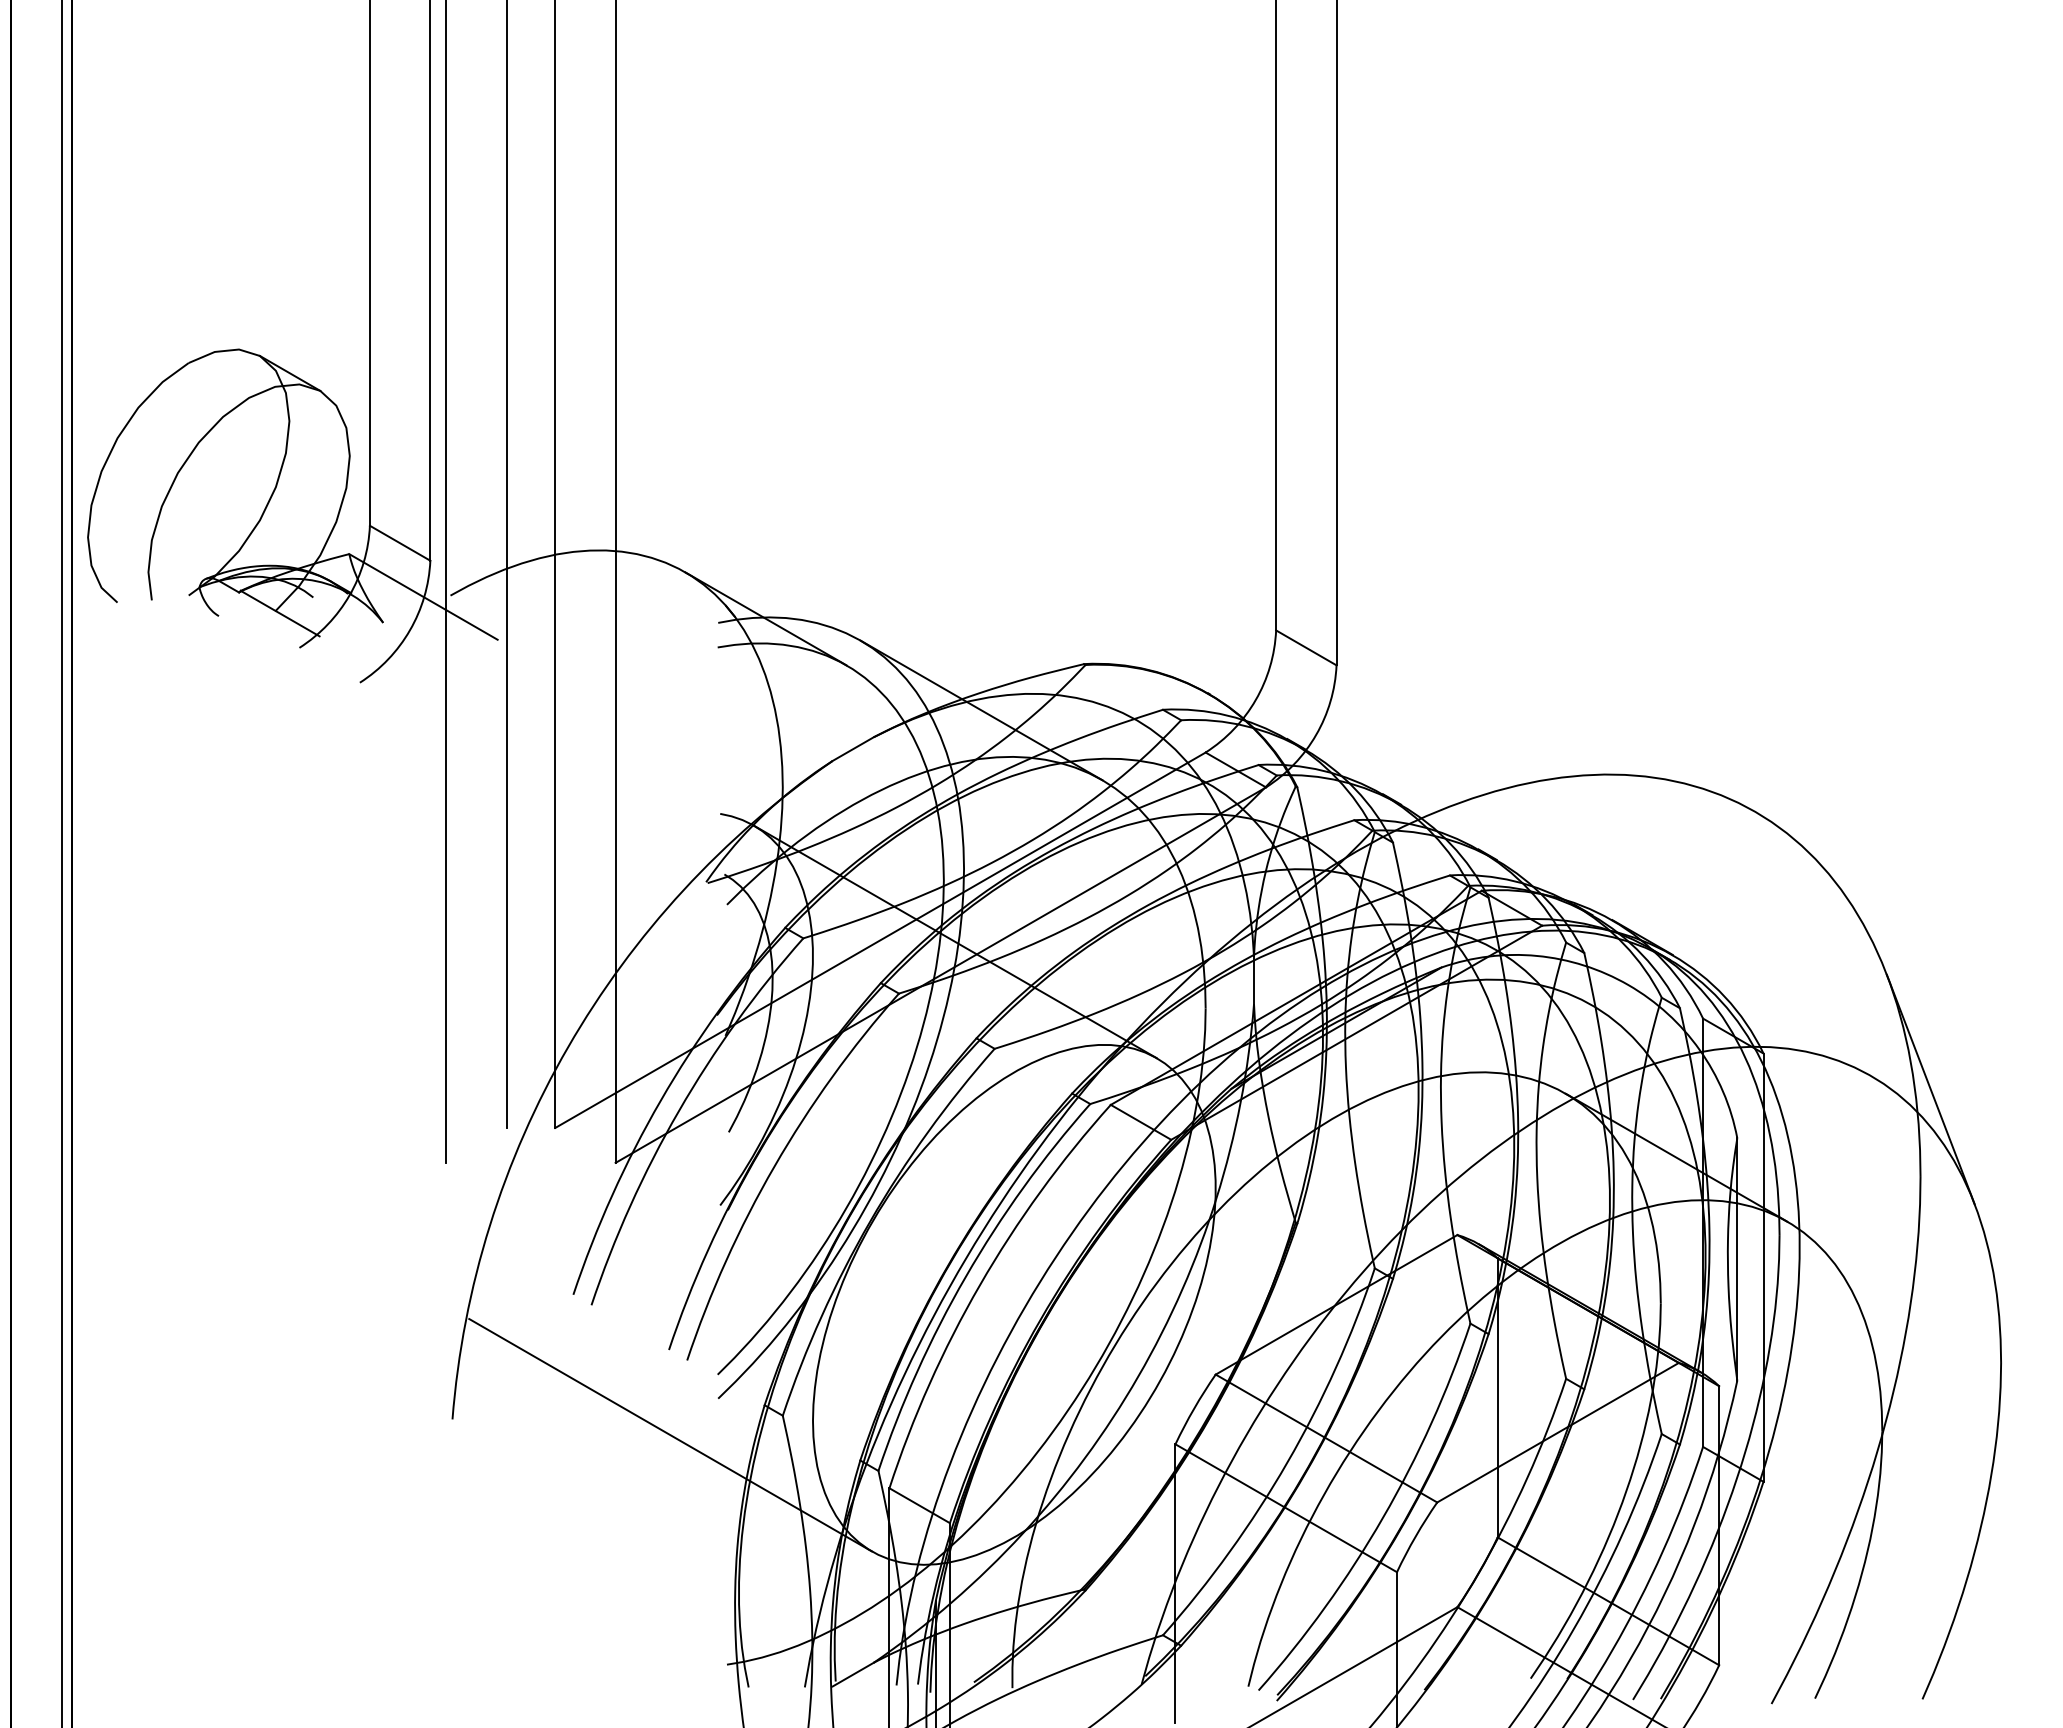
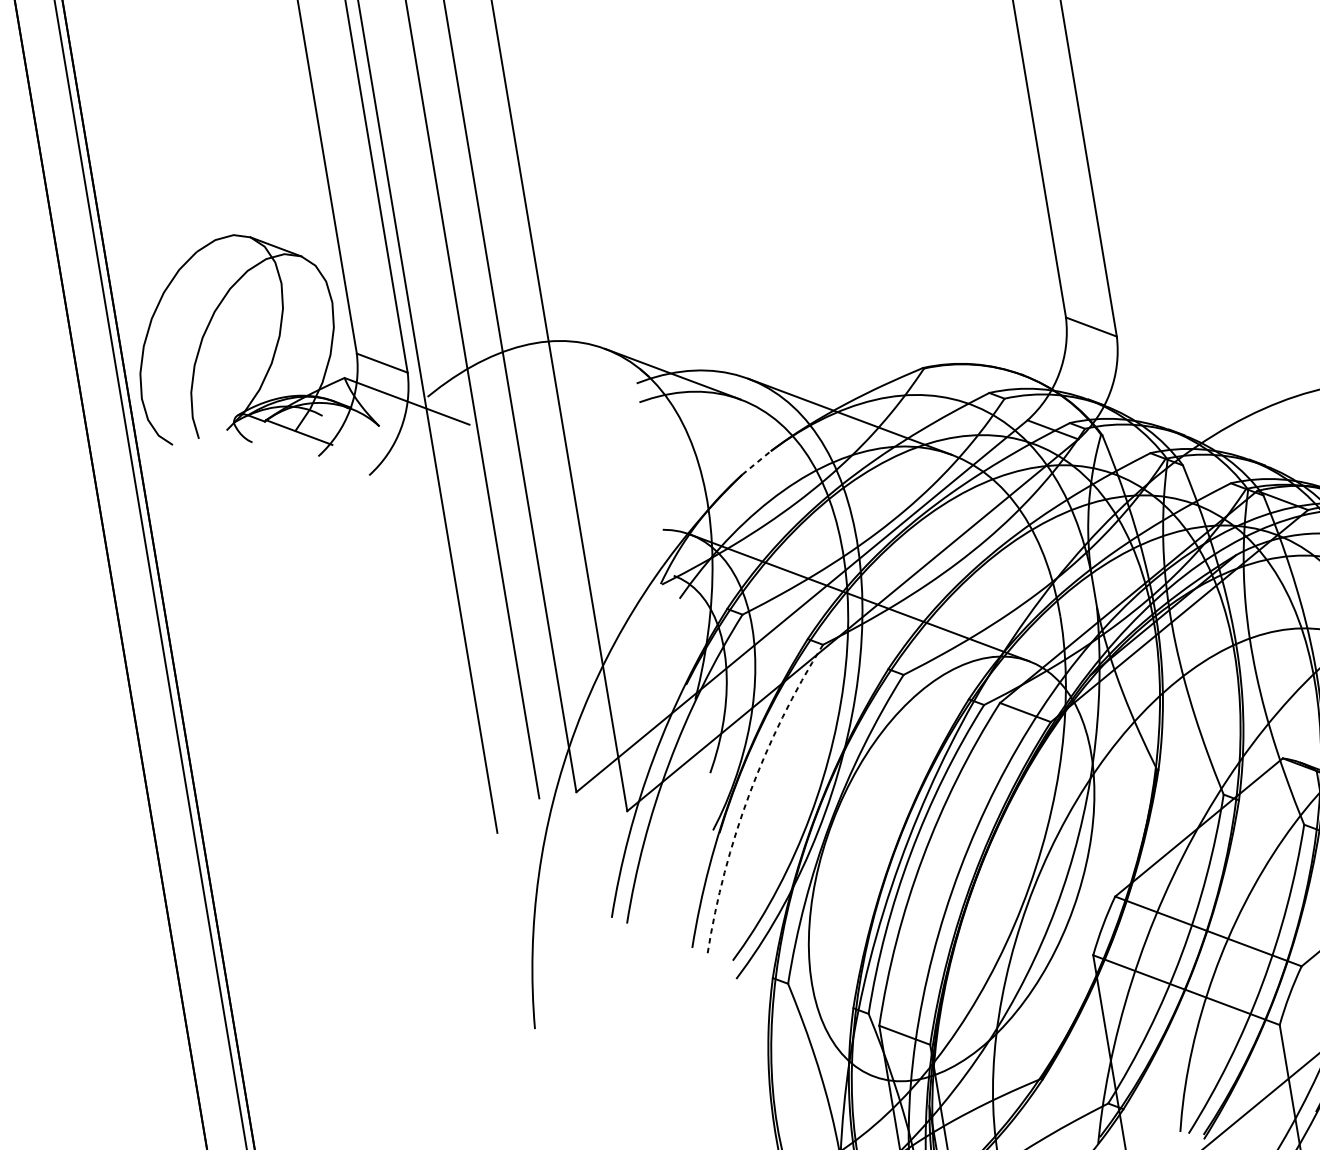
line: (853, 749) -> (756, 463), solid -> dashed
arc: (774, 1166) -> (749, 793), solid -> dashed
line: (670, 1435) -> (704, 1013), removed

